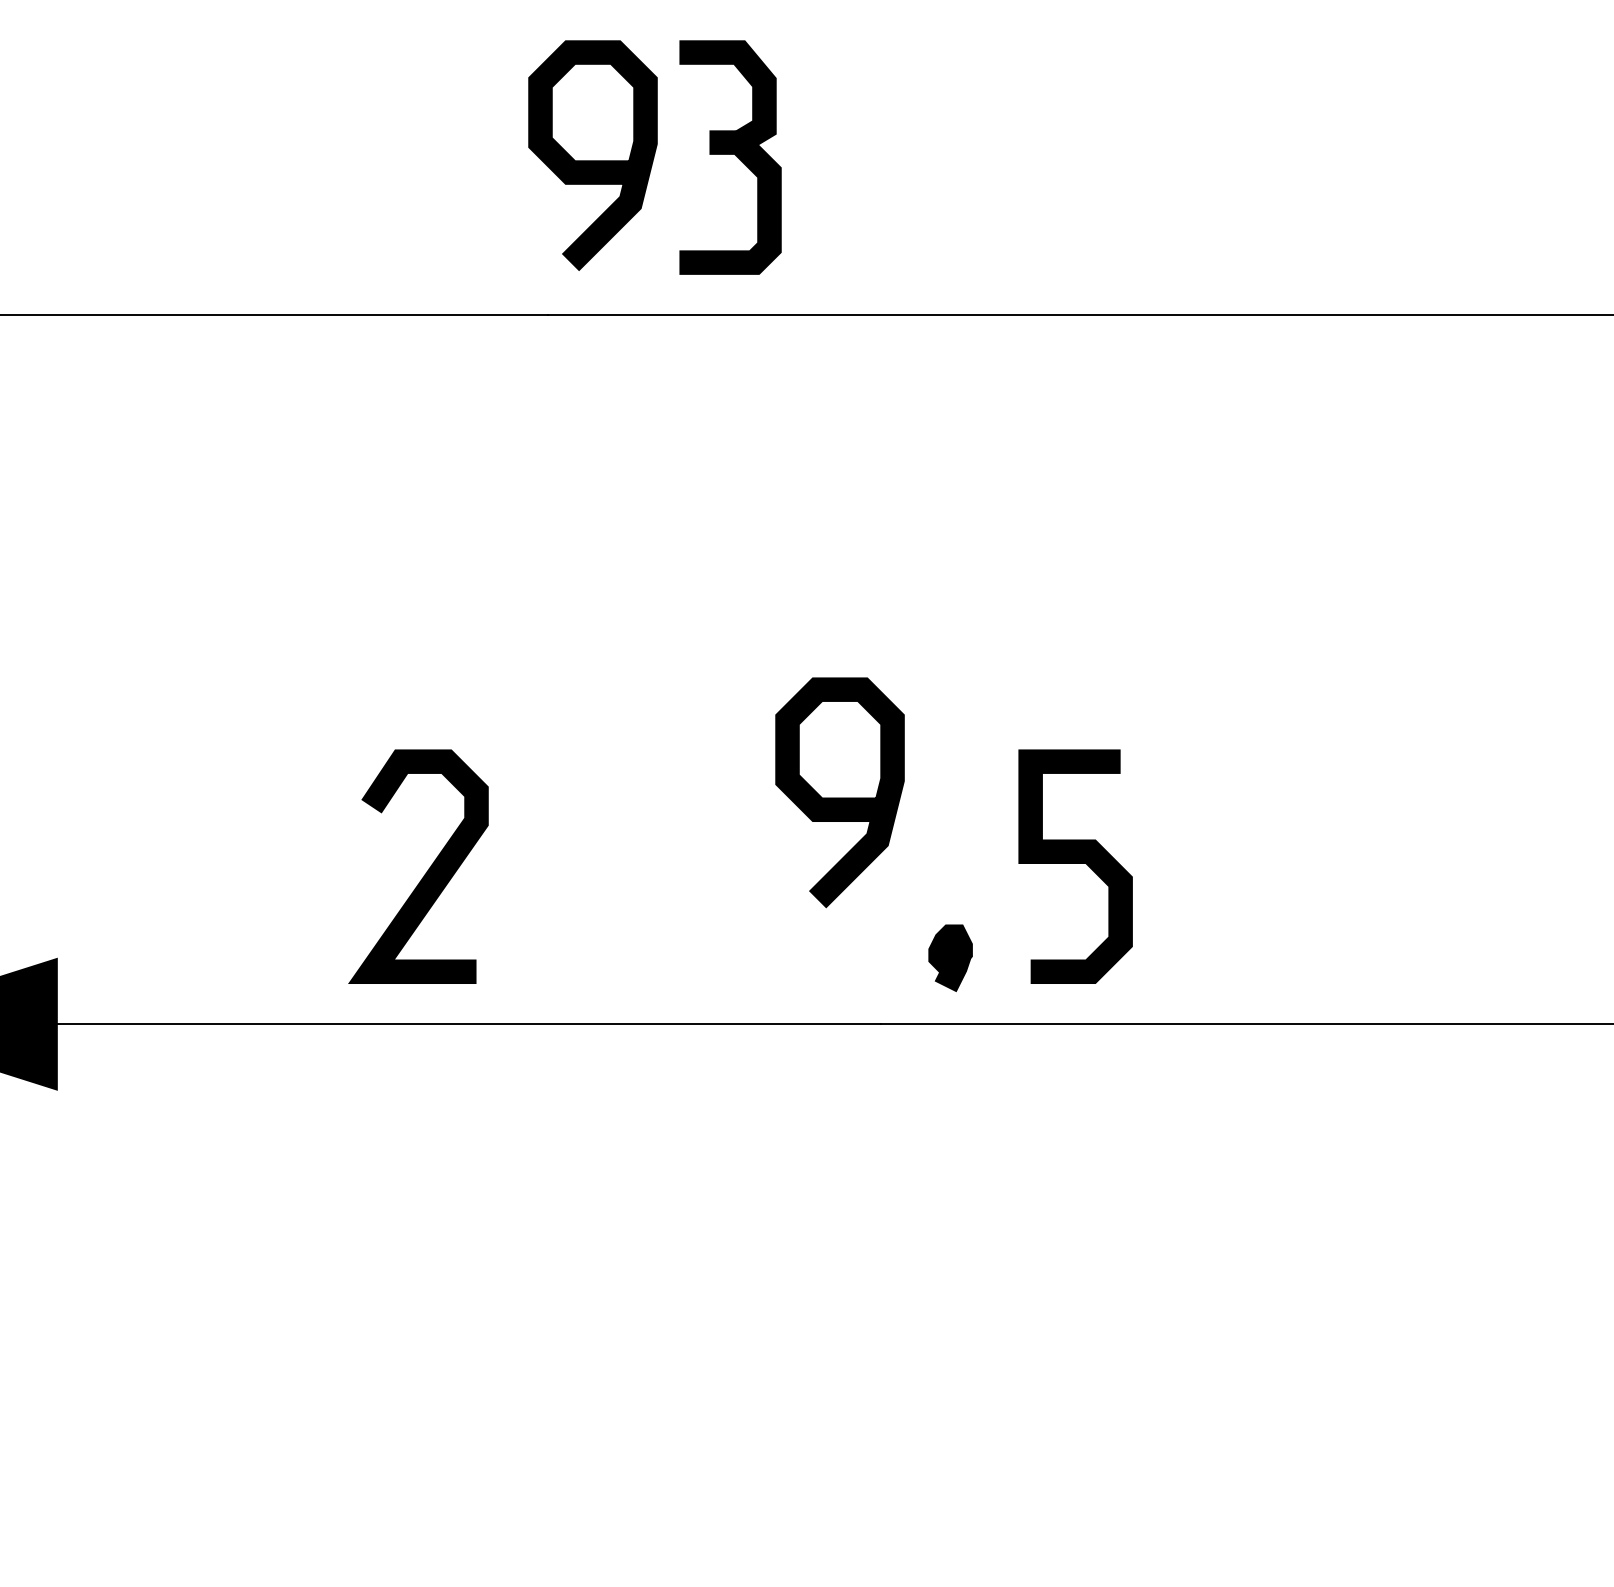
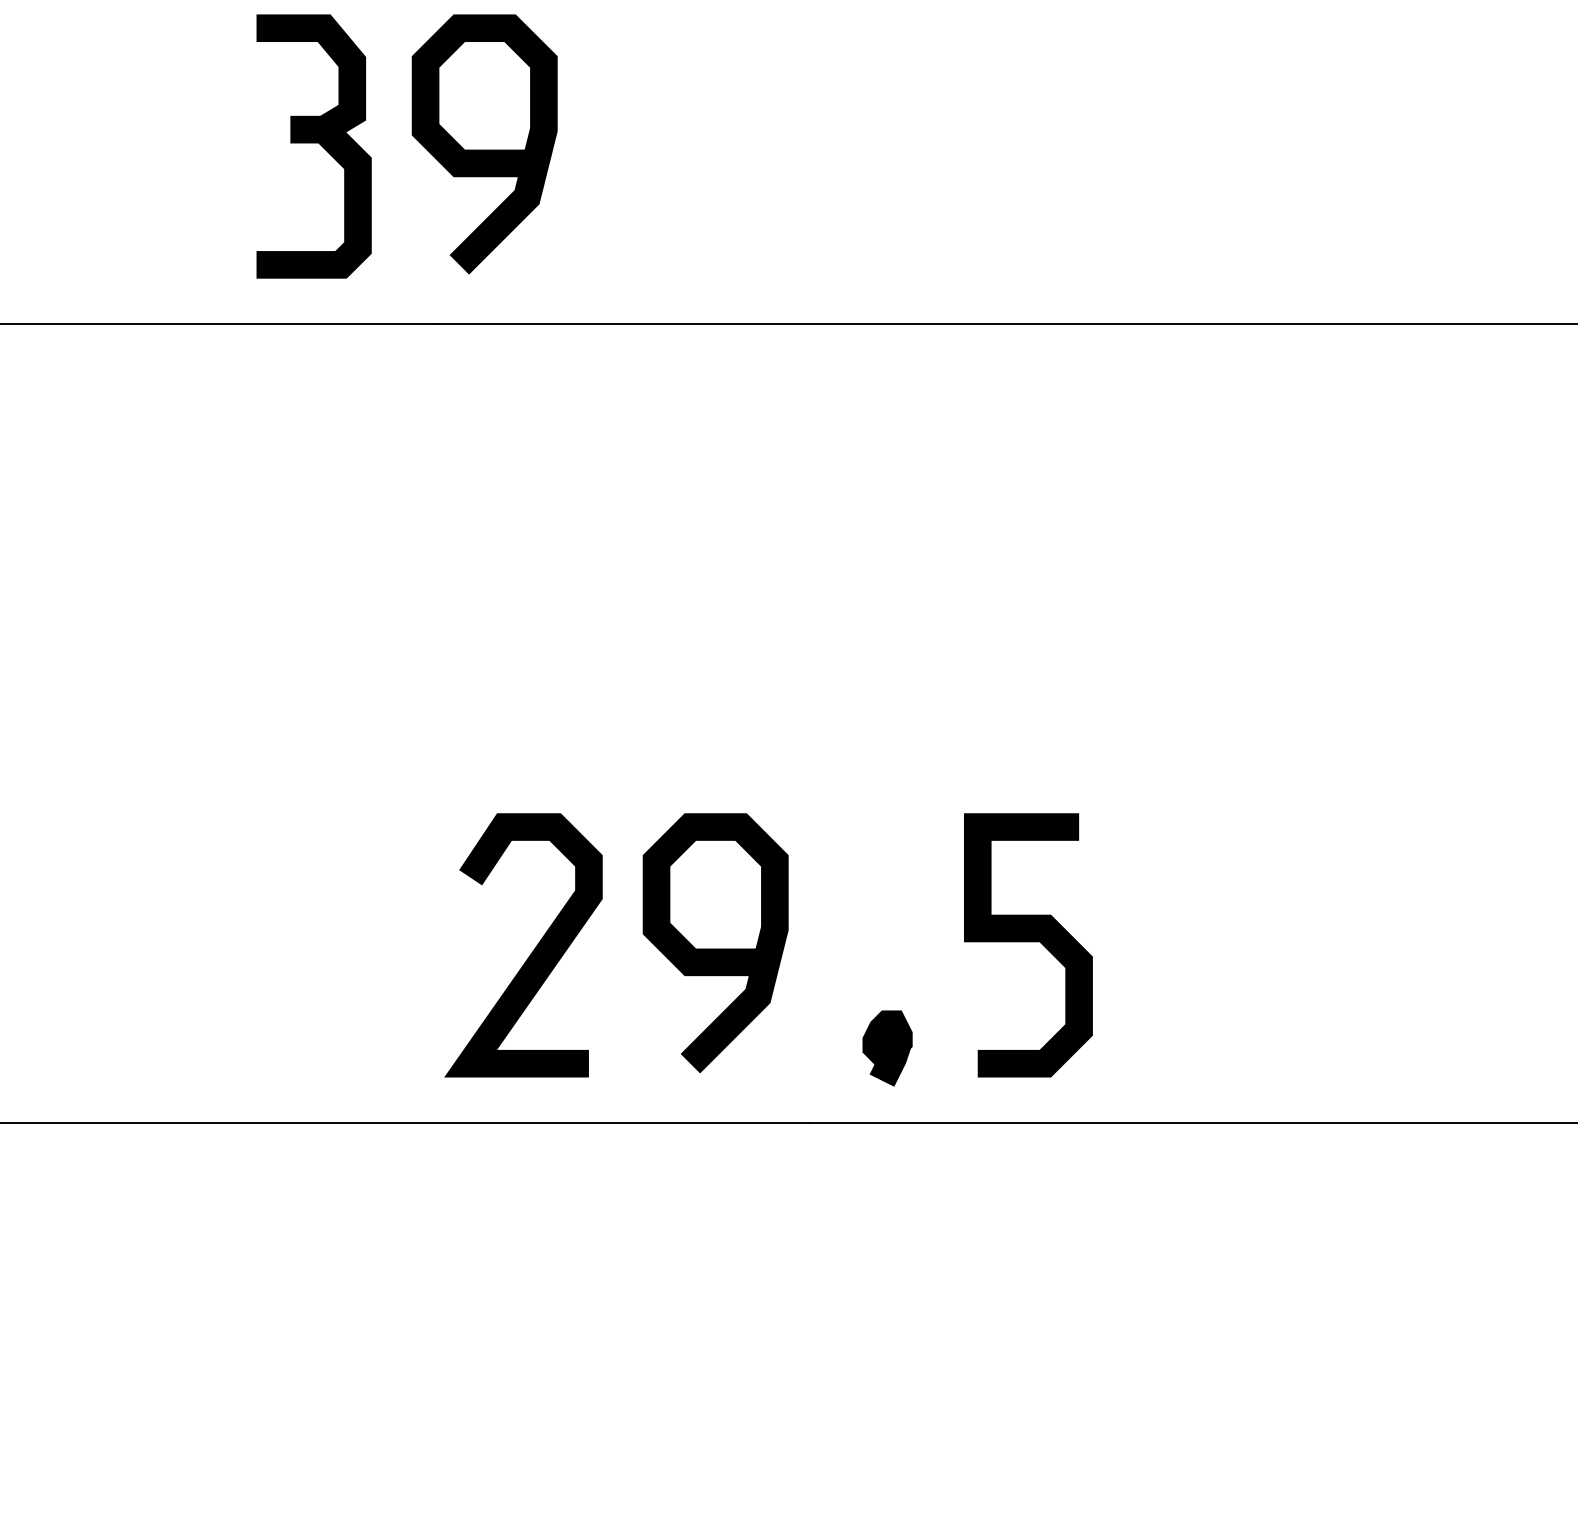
part: (730, 157) -> (314, 146), moved
curve: (839, 797) -> (715, 948), moved
curve: (426, 871) -> (532, 950), moved

